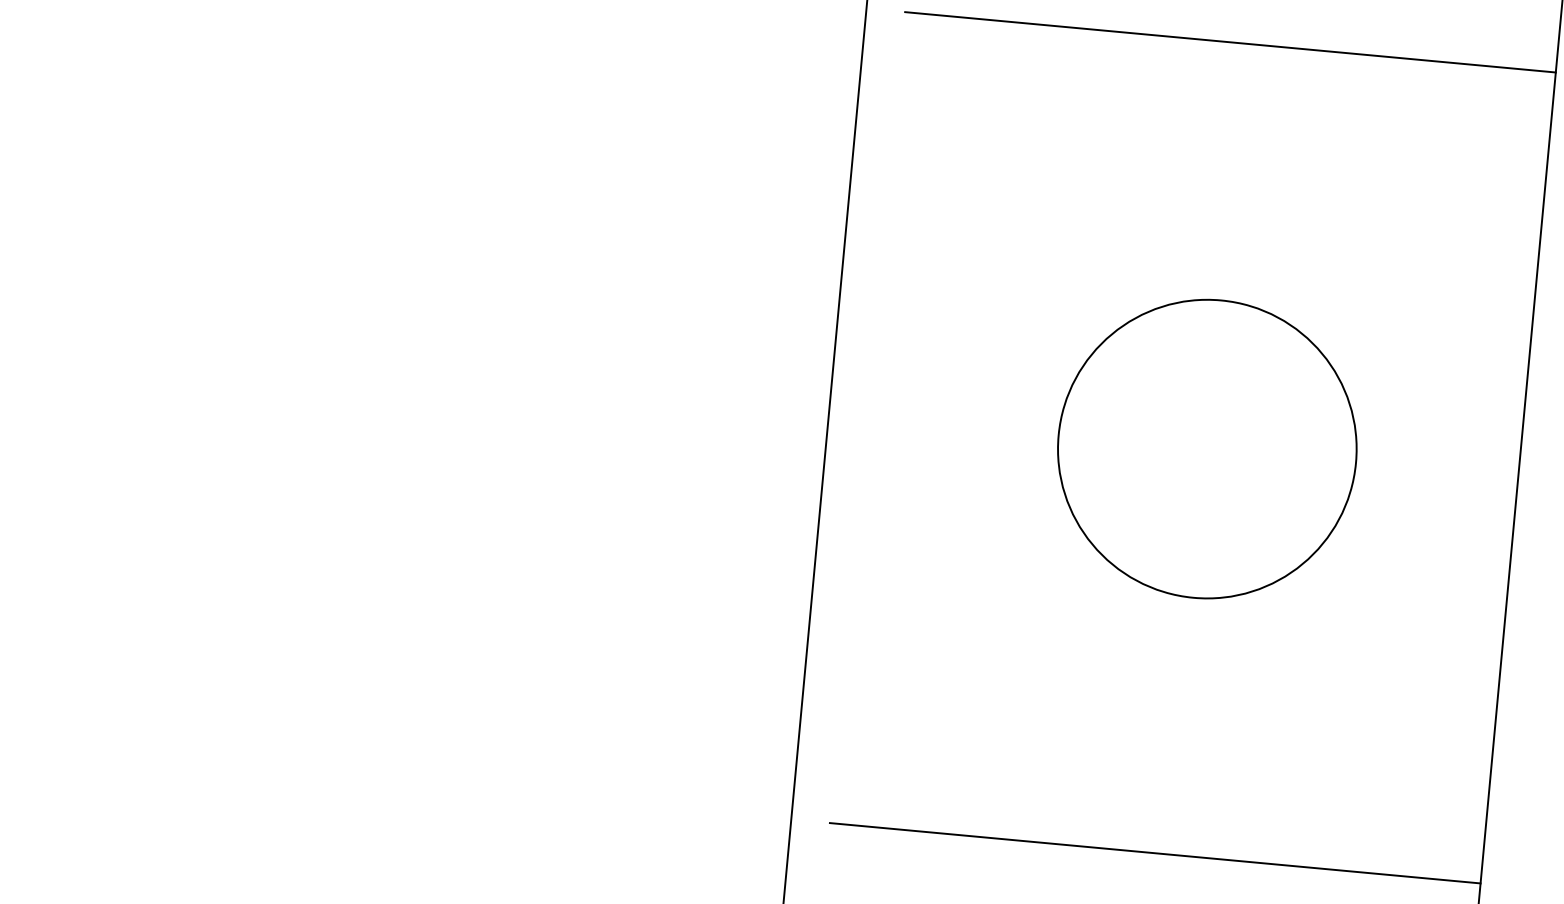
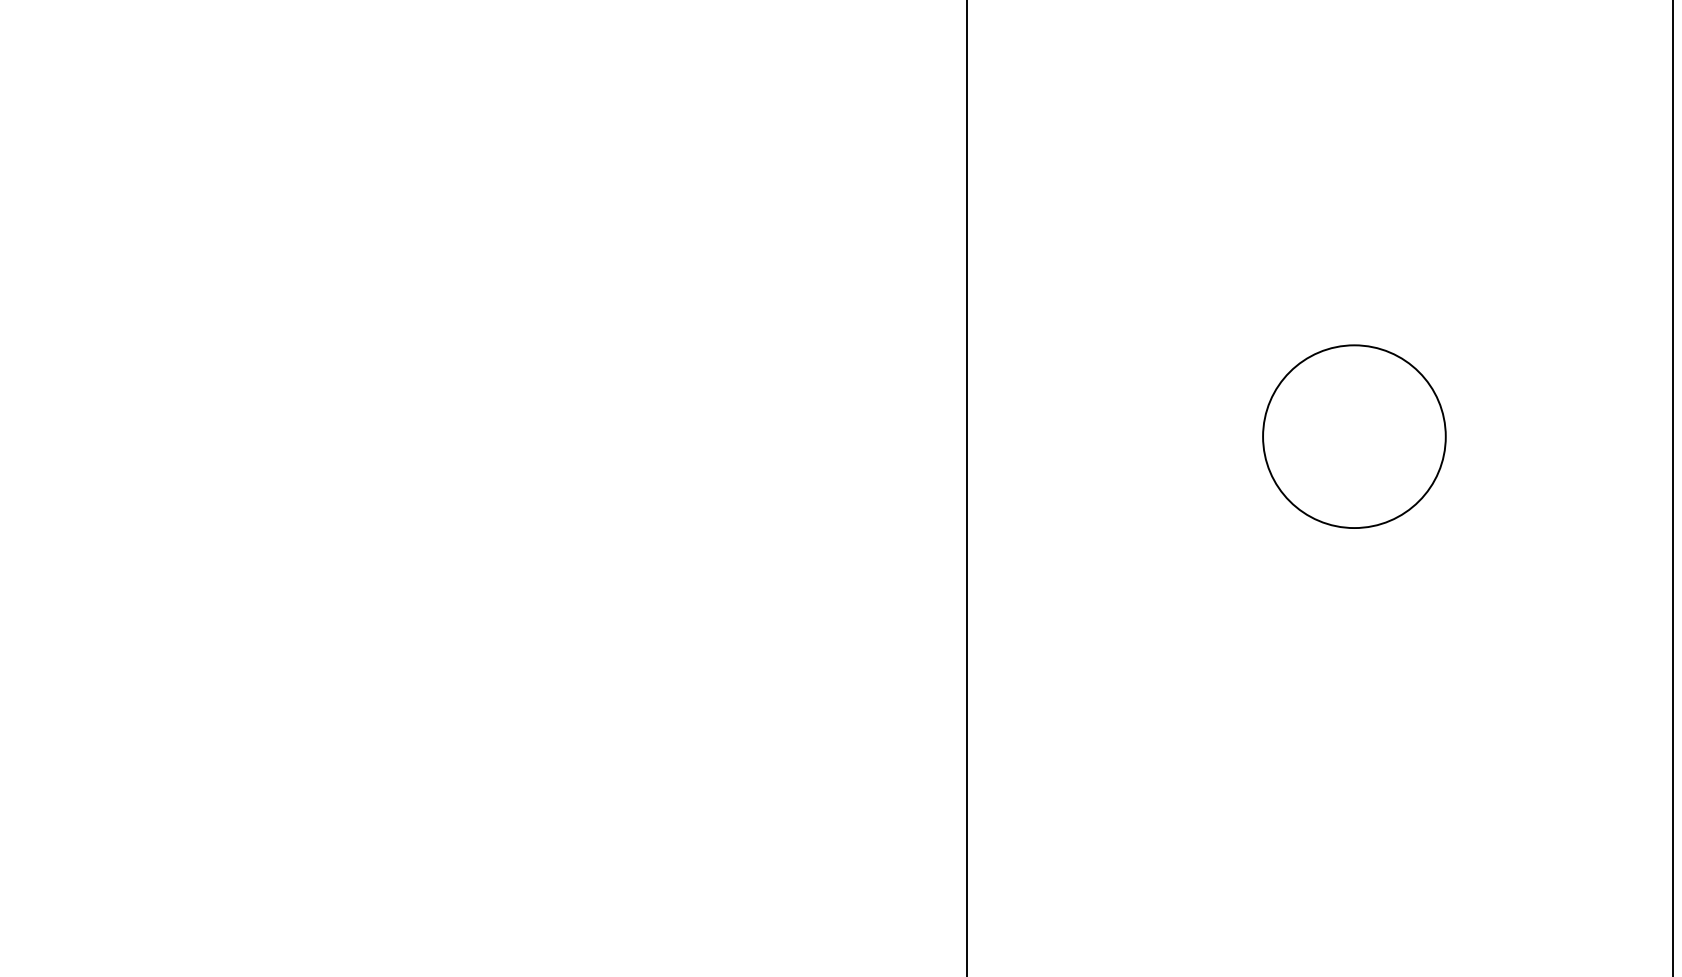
line: (1230, 42) -> (1339, 21), removed
circle: (1207, 448) -> (1354, 436), size x0.6
line: (1155, 853) -> (1339, 852), removed

